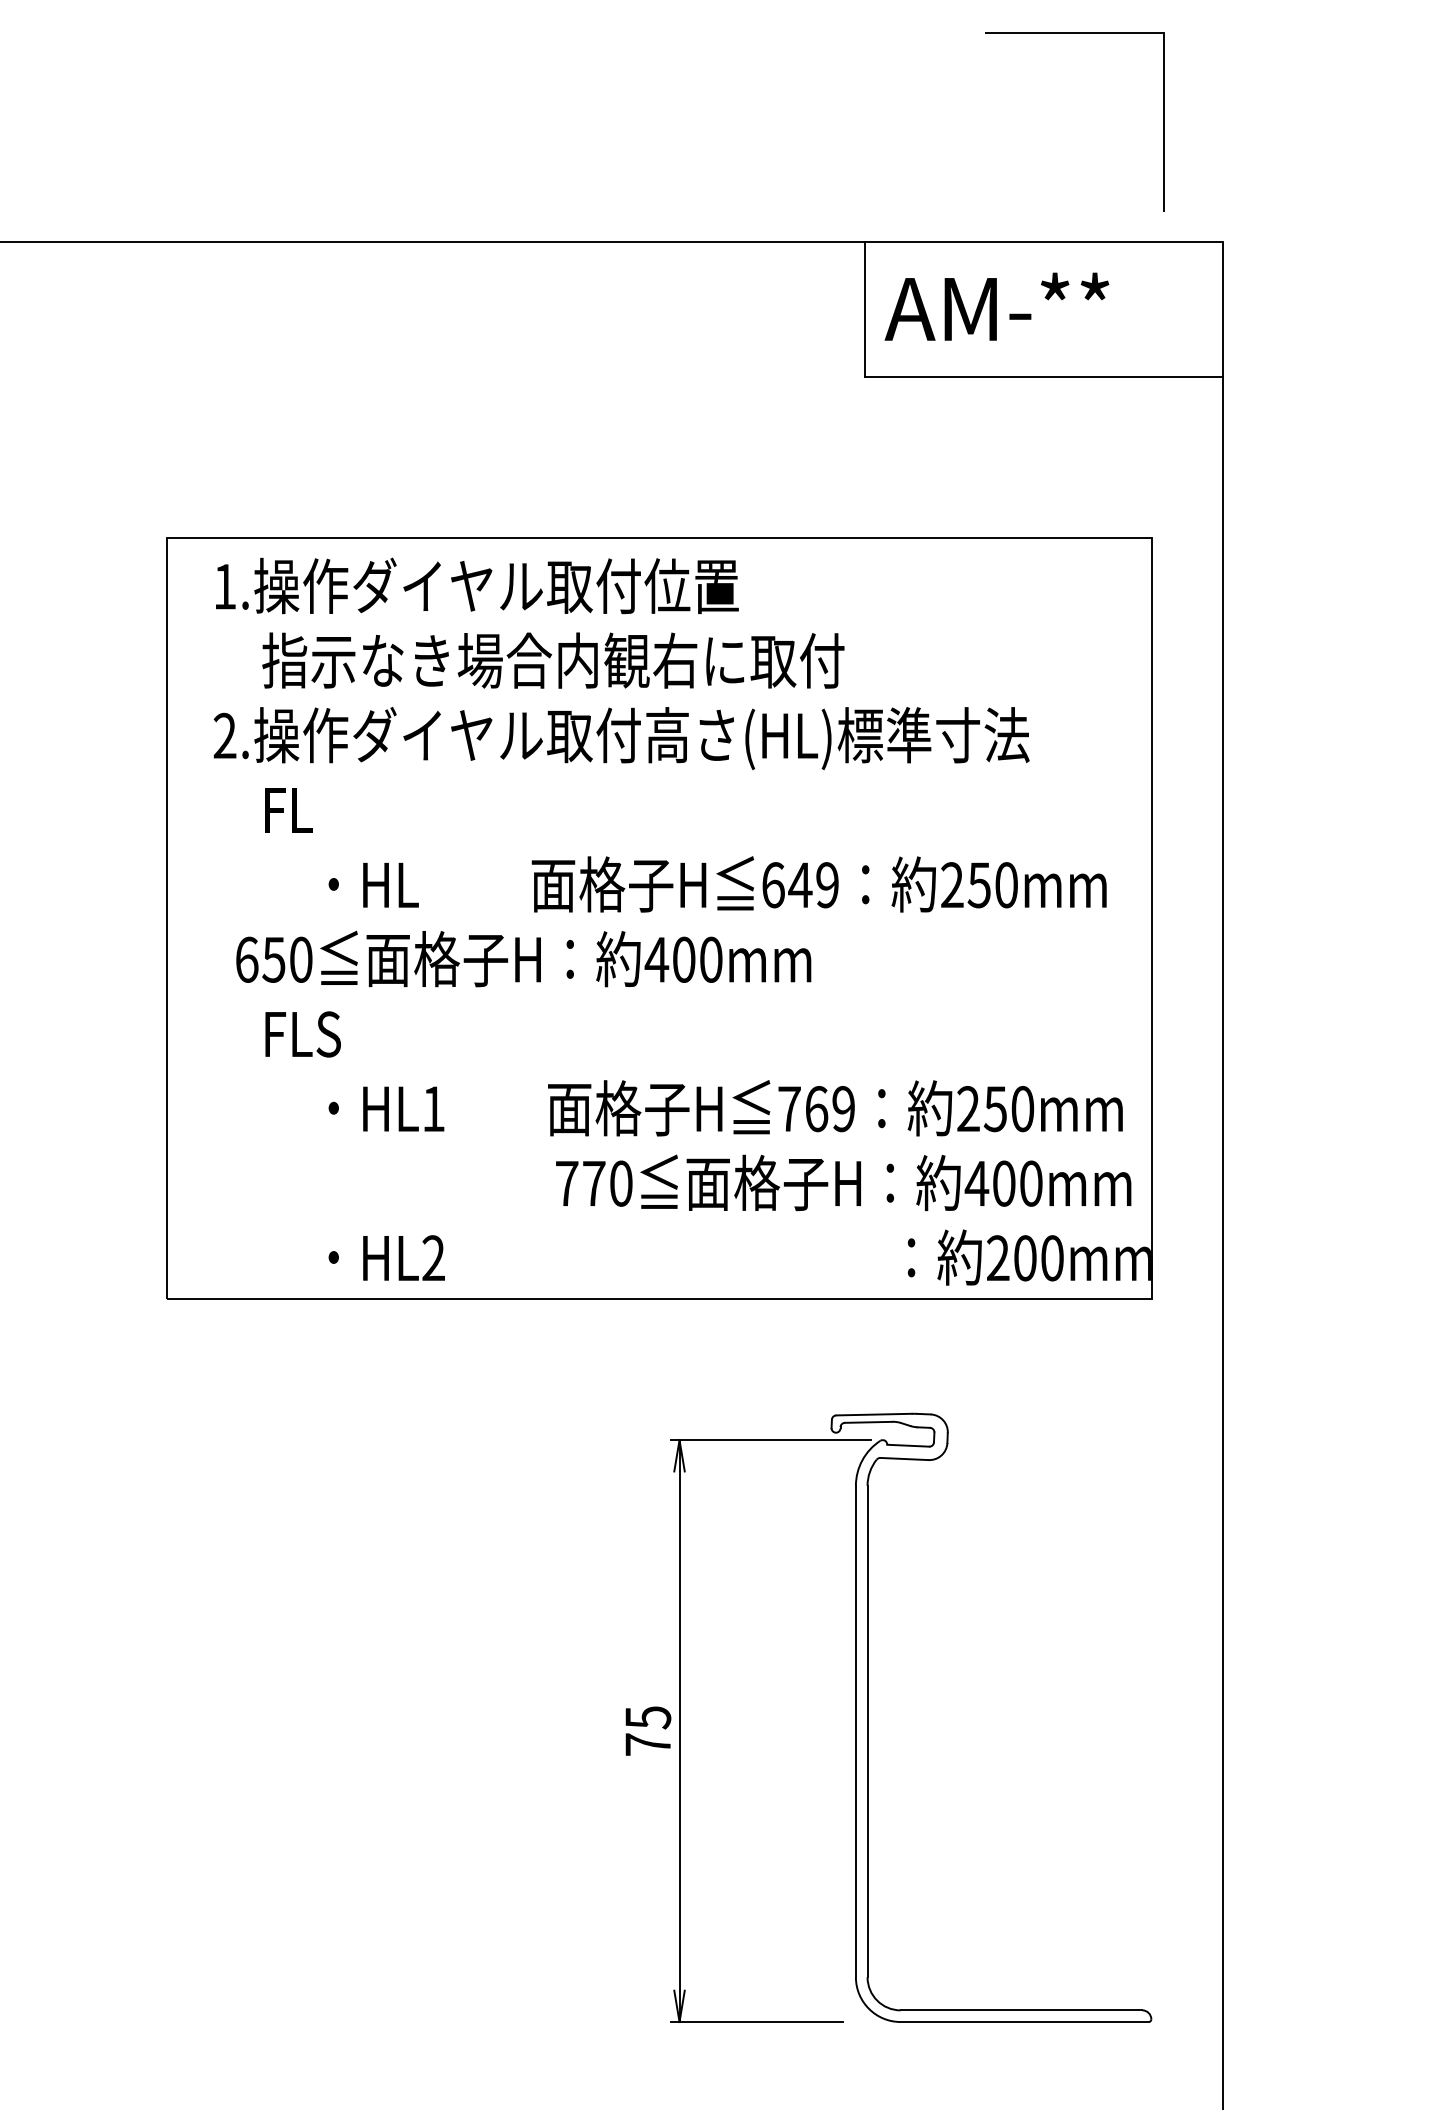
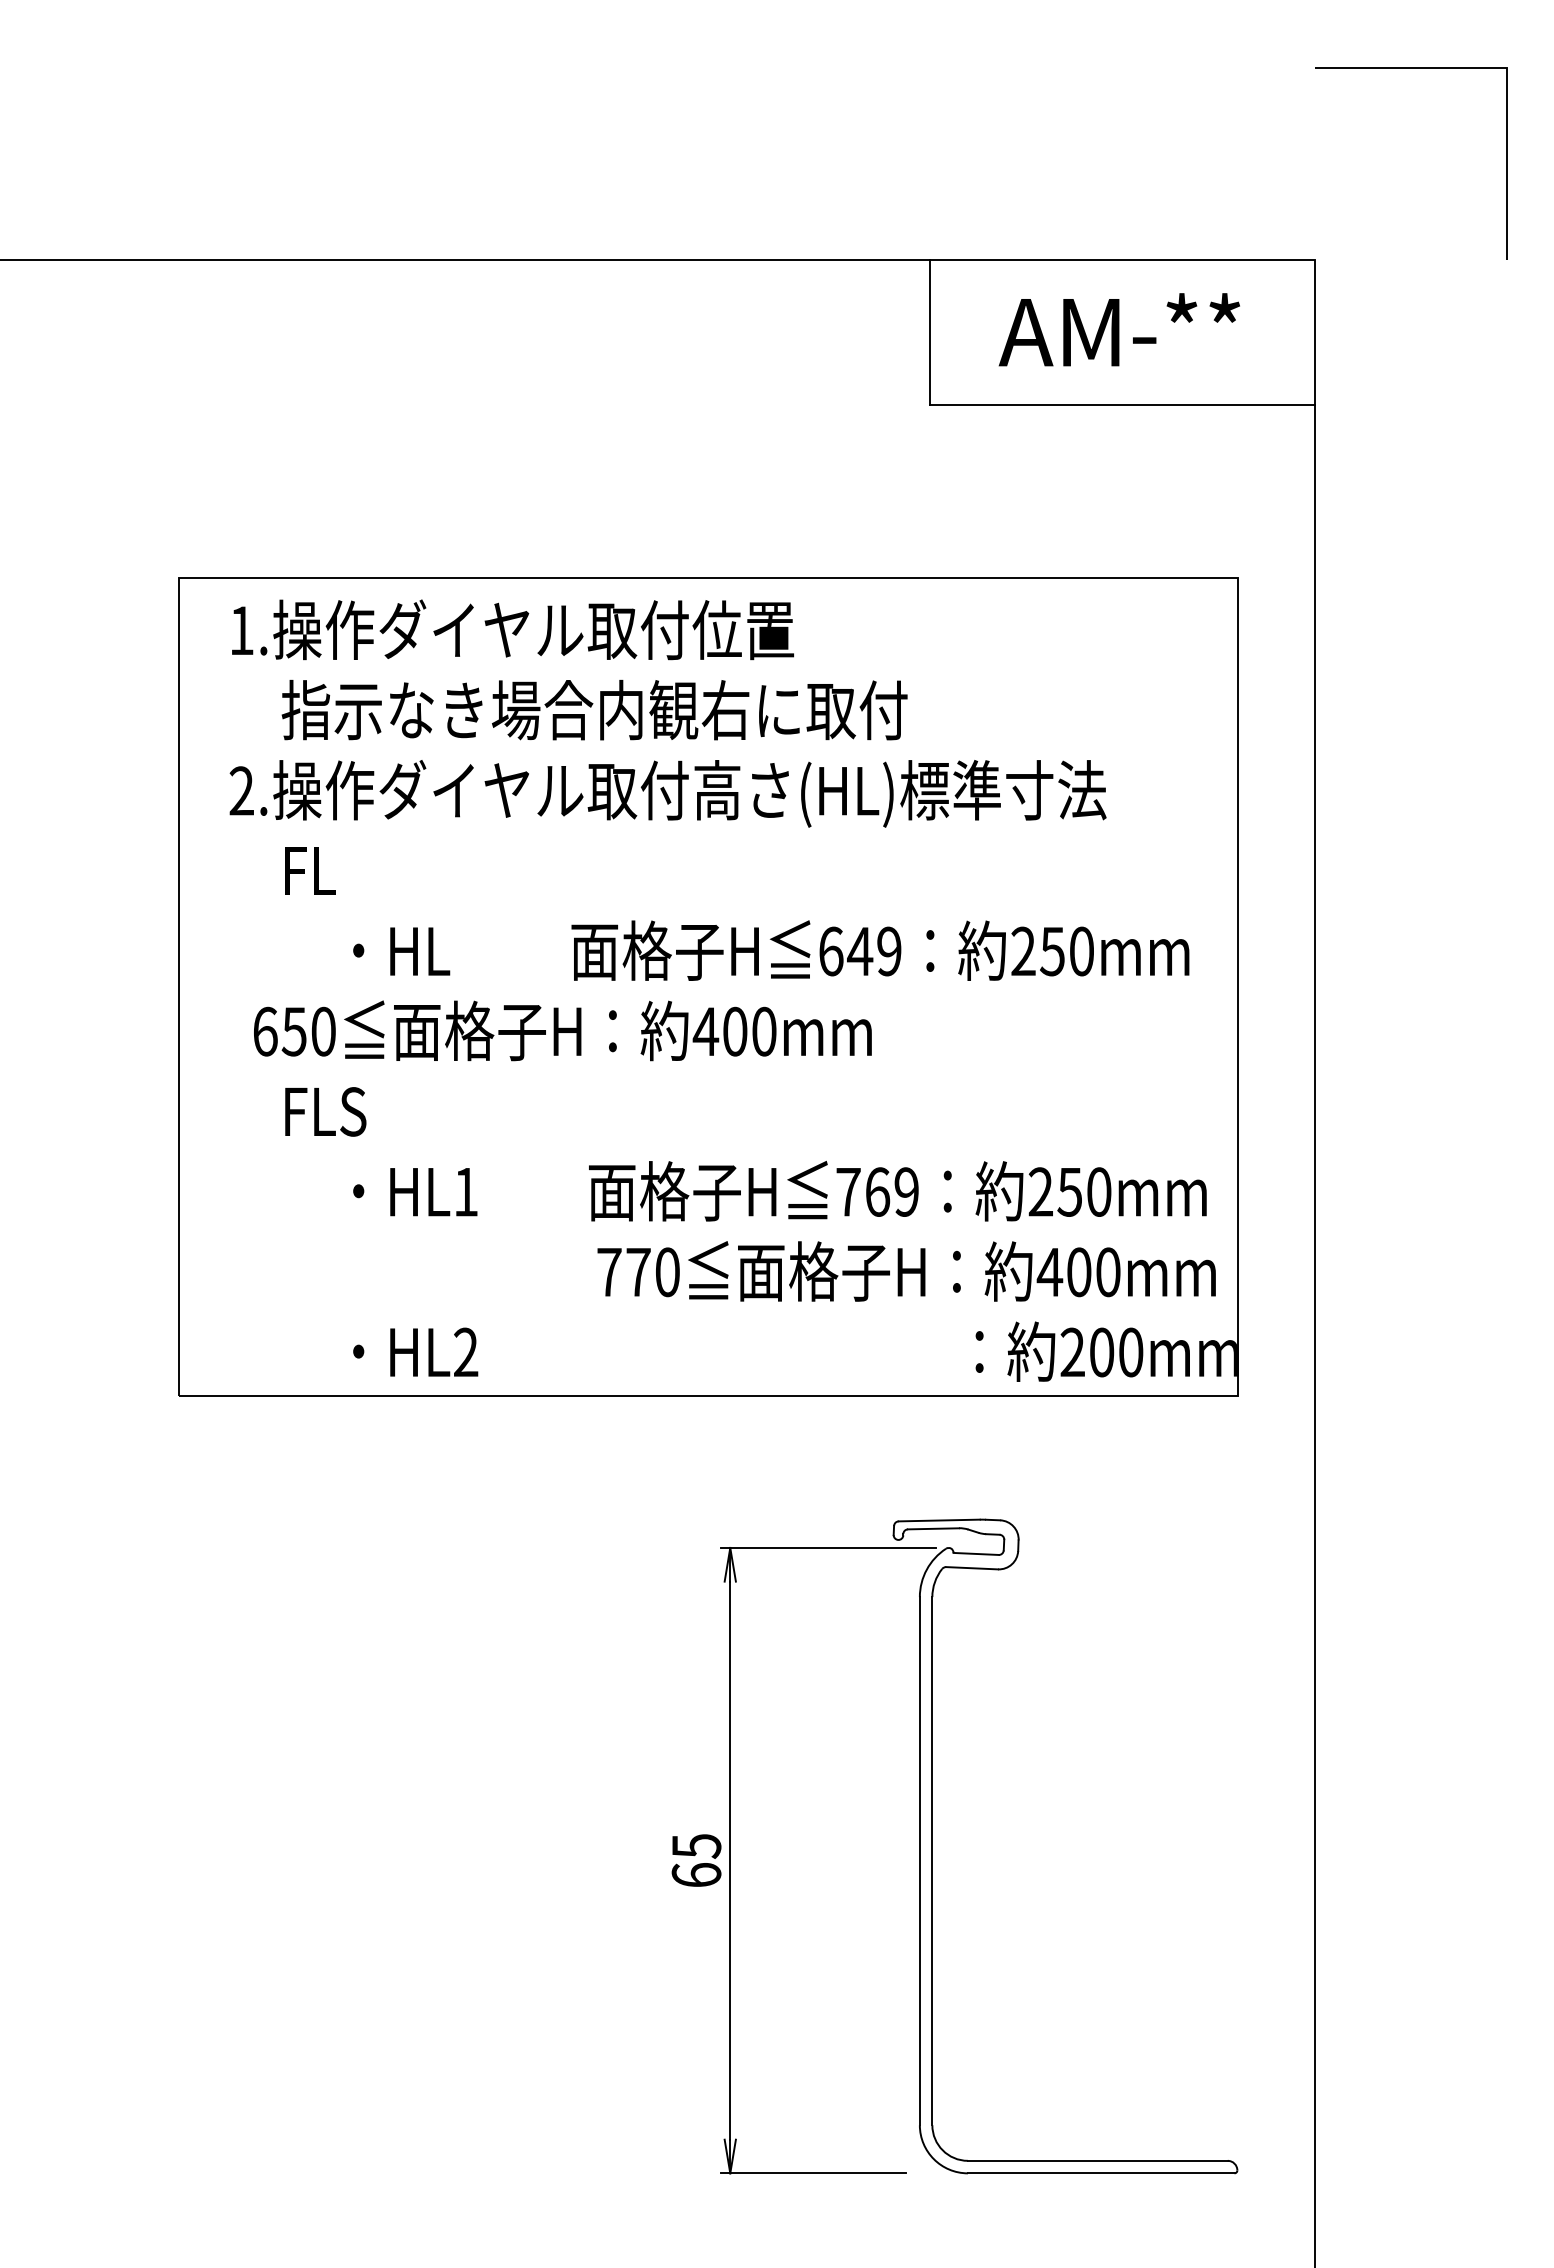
line: (1075, 33) -> (1411, 68), moved
text: (996, 306) -> (1118, 329), moved
text: (648, 1744) -> (696, 1875), 75 -> 65

